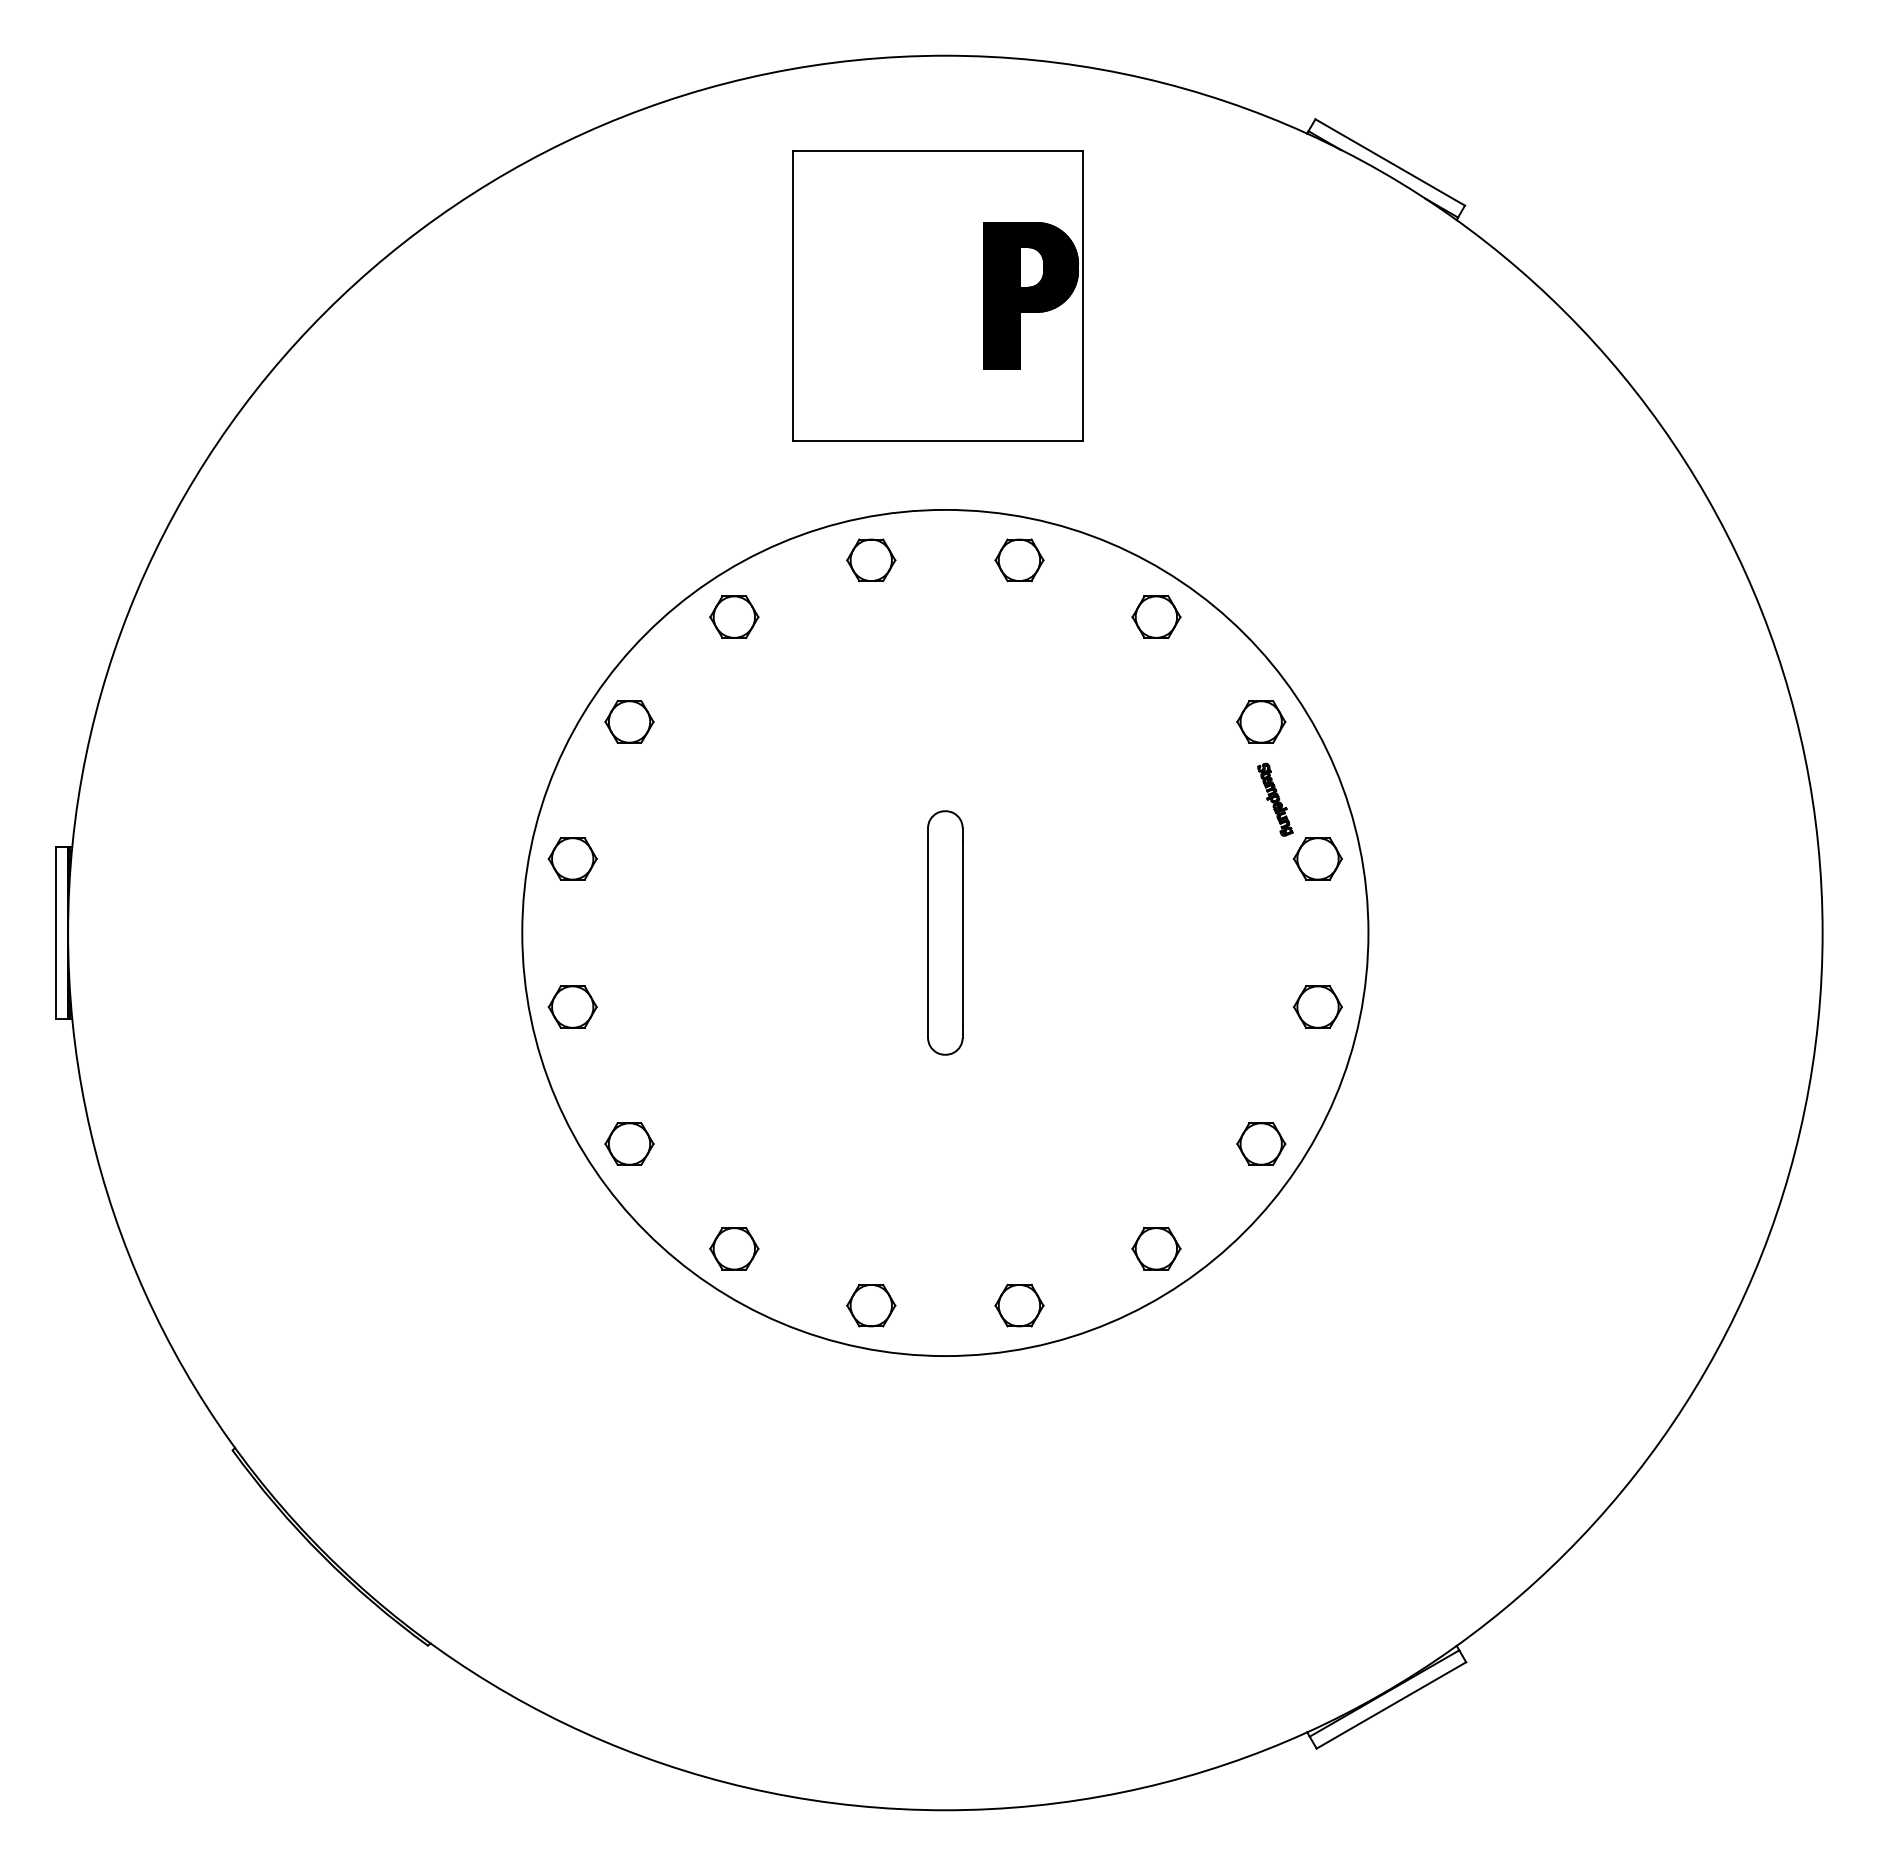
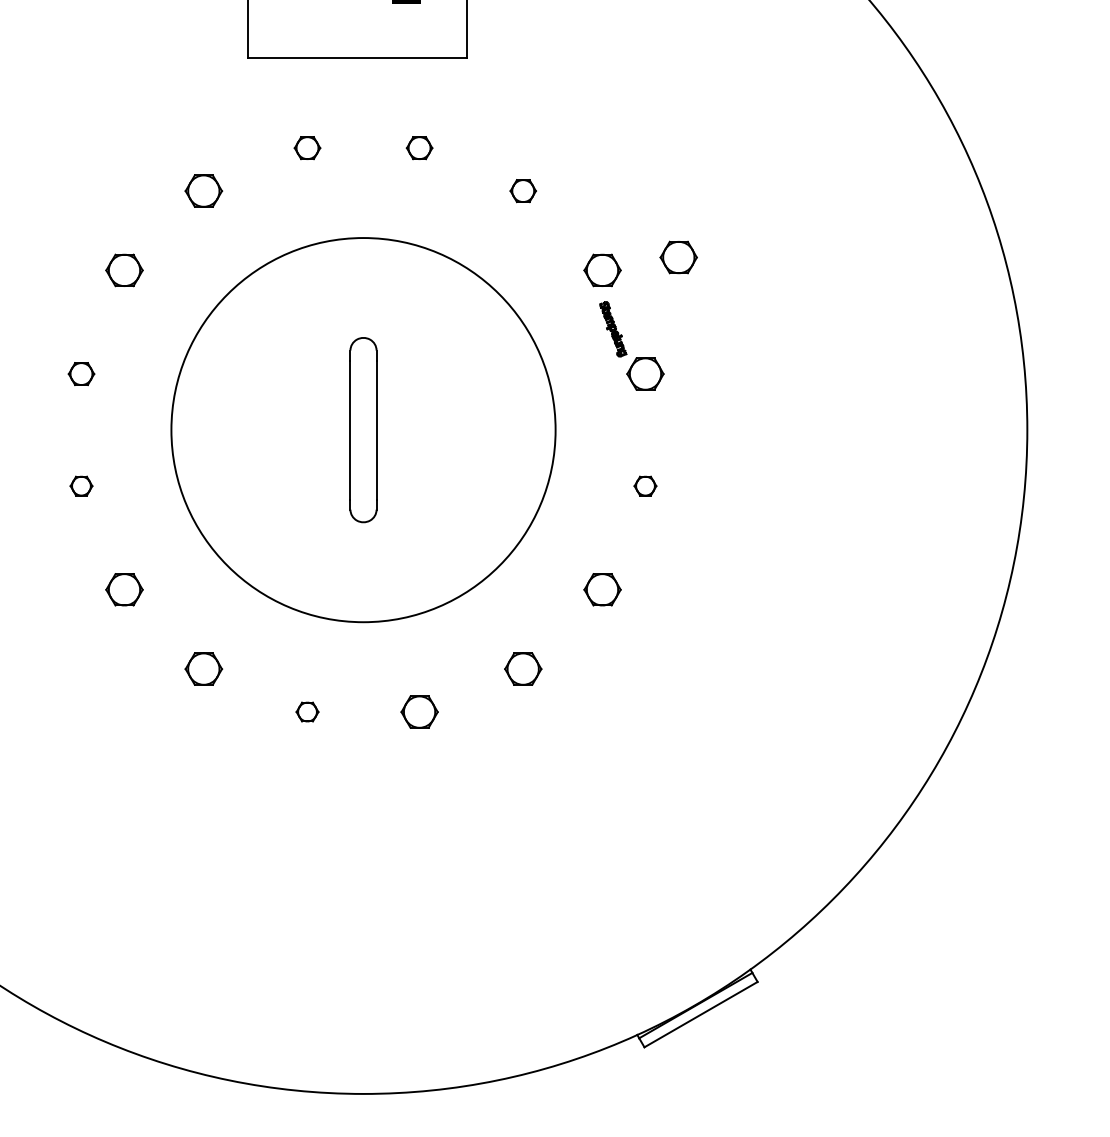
part: (871, 560) -> (307, 148), size x0.7
part: (1019, 560) -> (419, 148), size x0.7
part: (1156, 616) -> (523, 190), size x0.7
part: (1361, 704) -> (678, 257), added
part: (572, 858) -> (81, 373), size x0.7
circle: (945, 932) -> (363, 429), size x0.6
part: (572, 1006) -> (81, 485), size x0.6
part: (1317, 1006) -> (645, 485), size x0.6
part: (871, 1305) -> (307, 711), size x0.6

